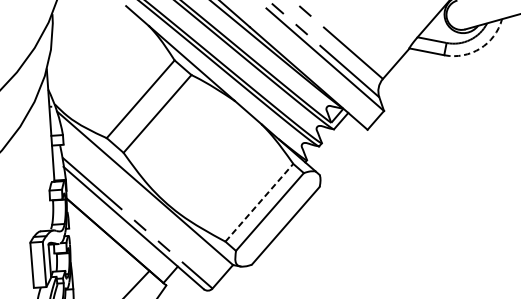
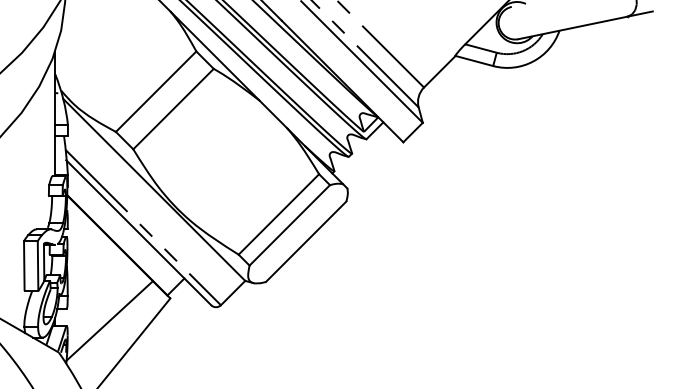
arc: (480, 48) -> (533, 61), dashed -> solid
line: (259, 202) -> (278, 214), dashed -> solid

